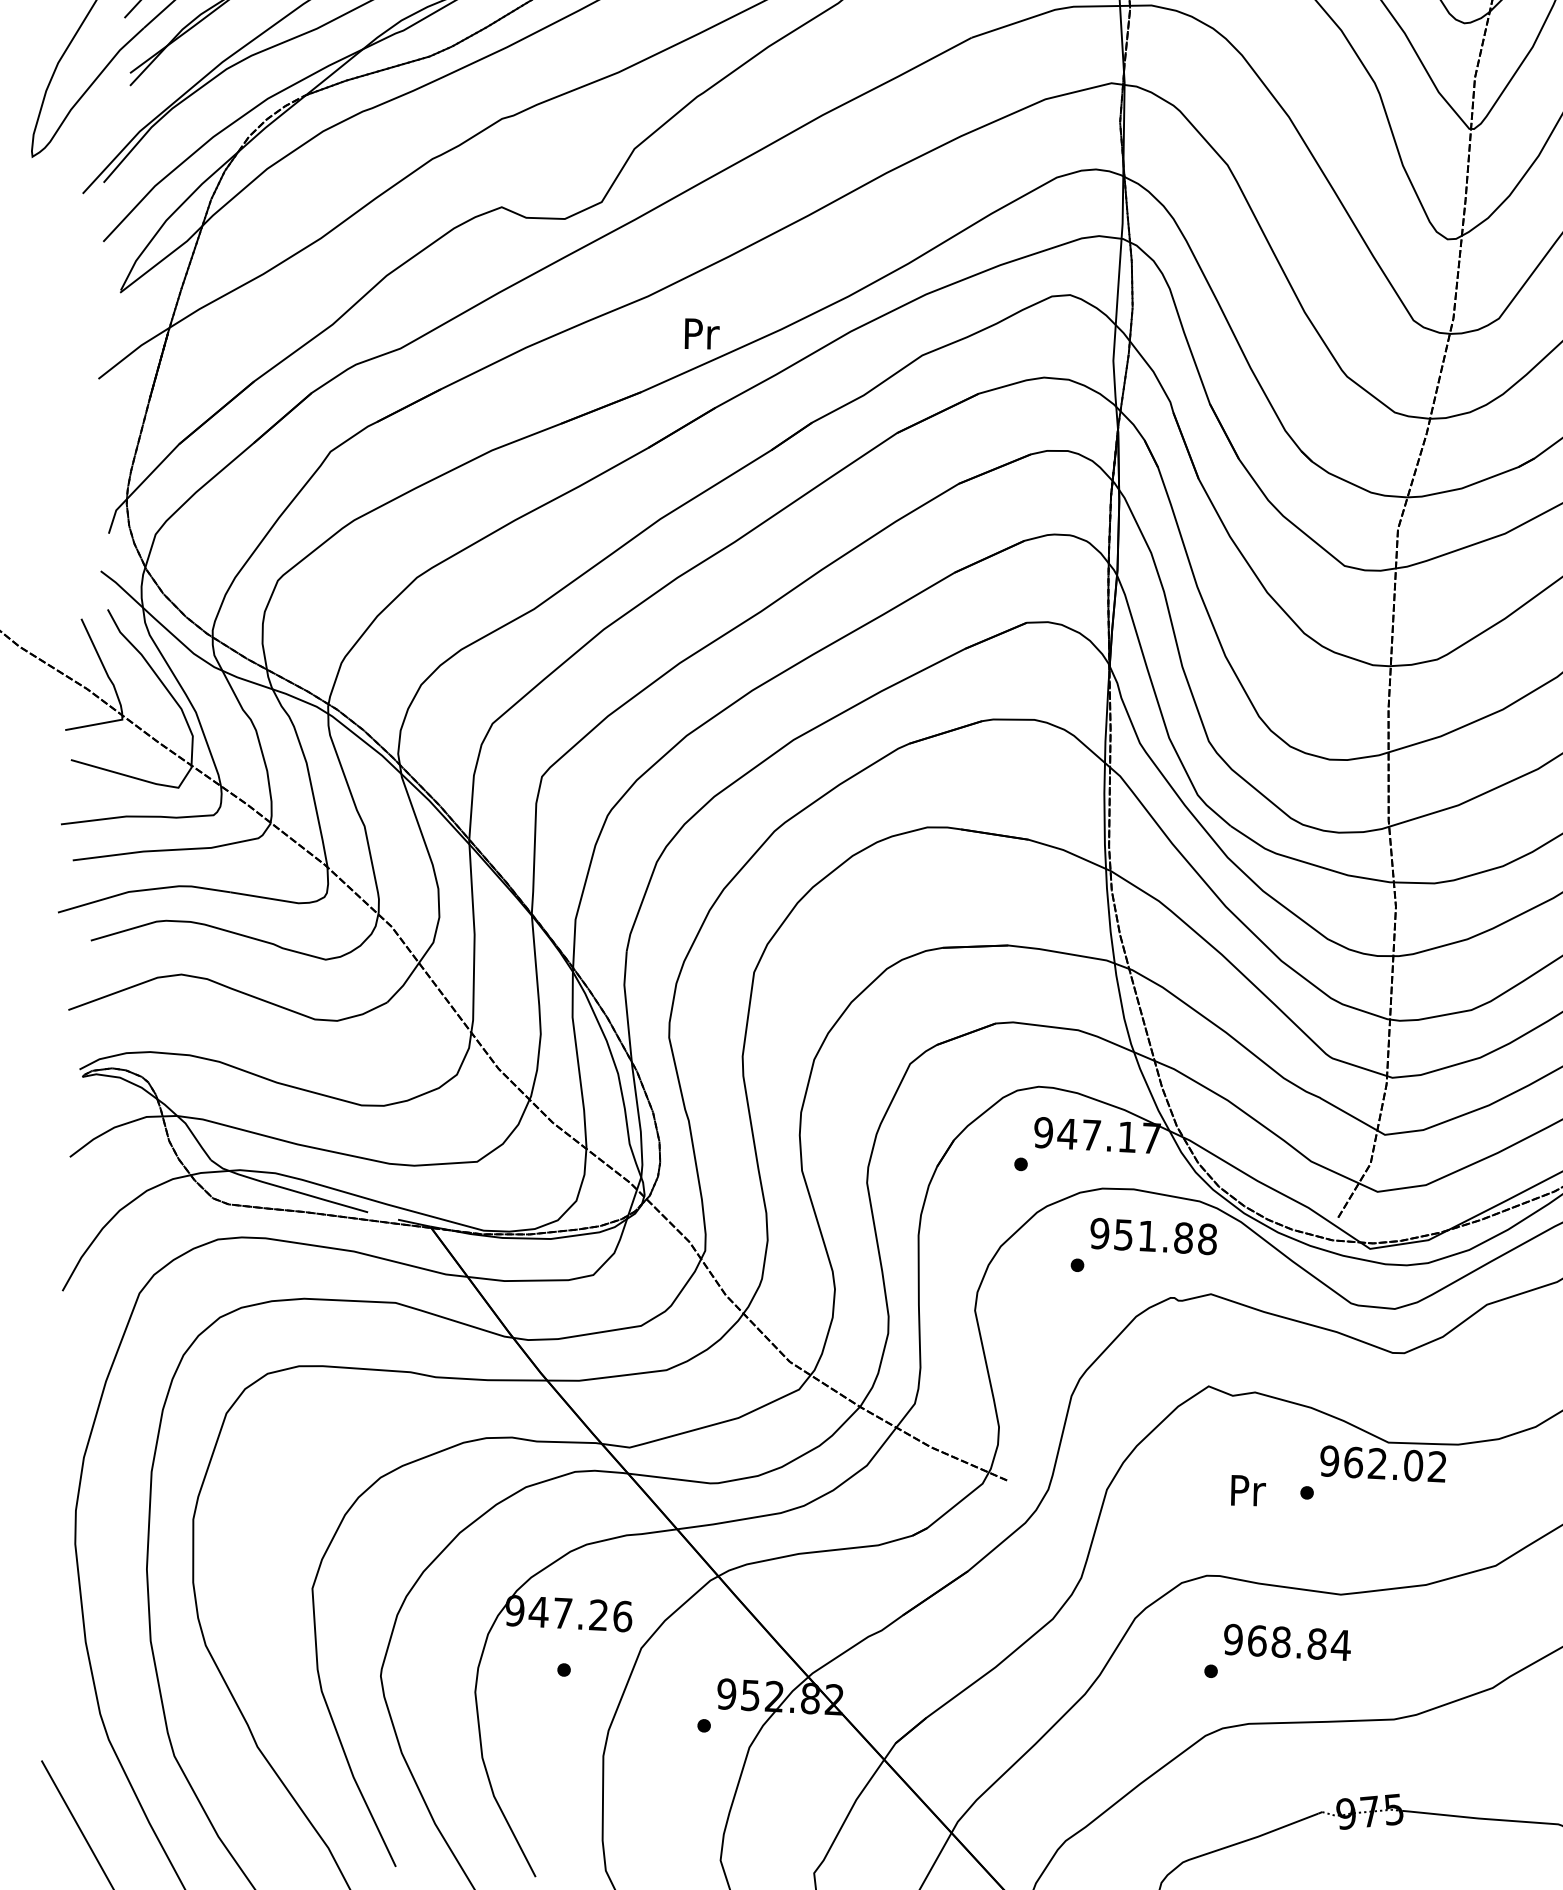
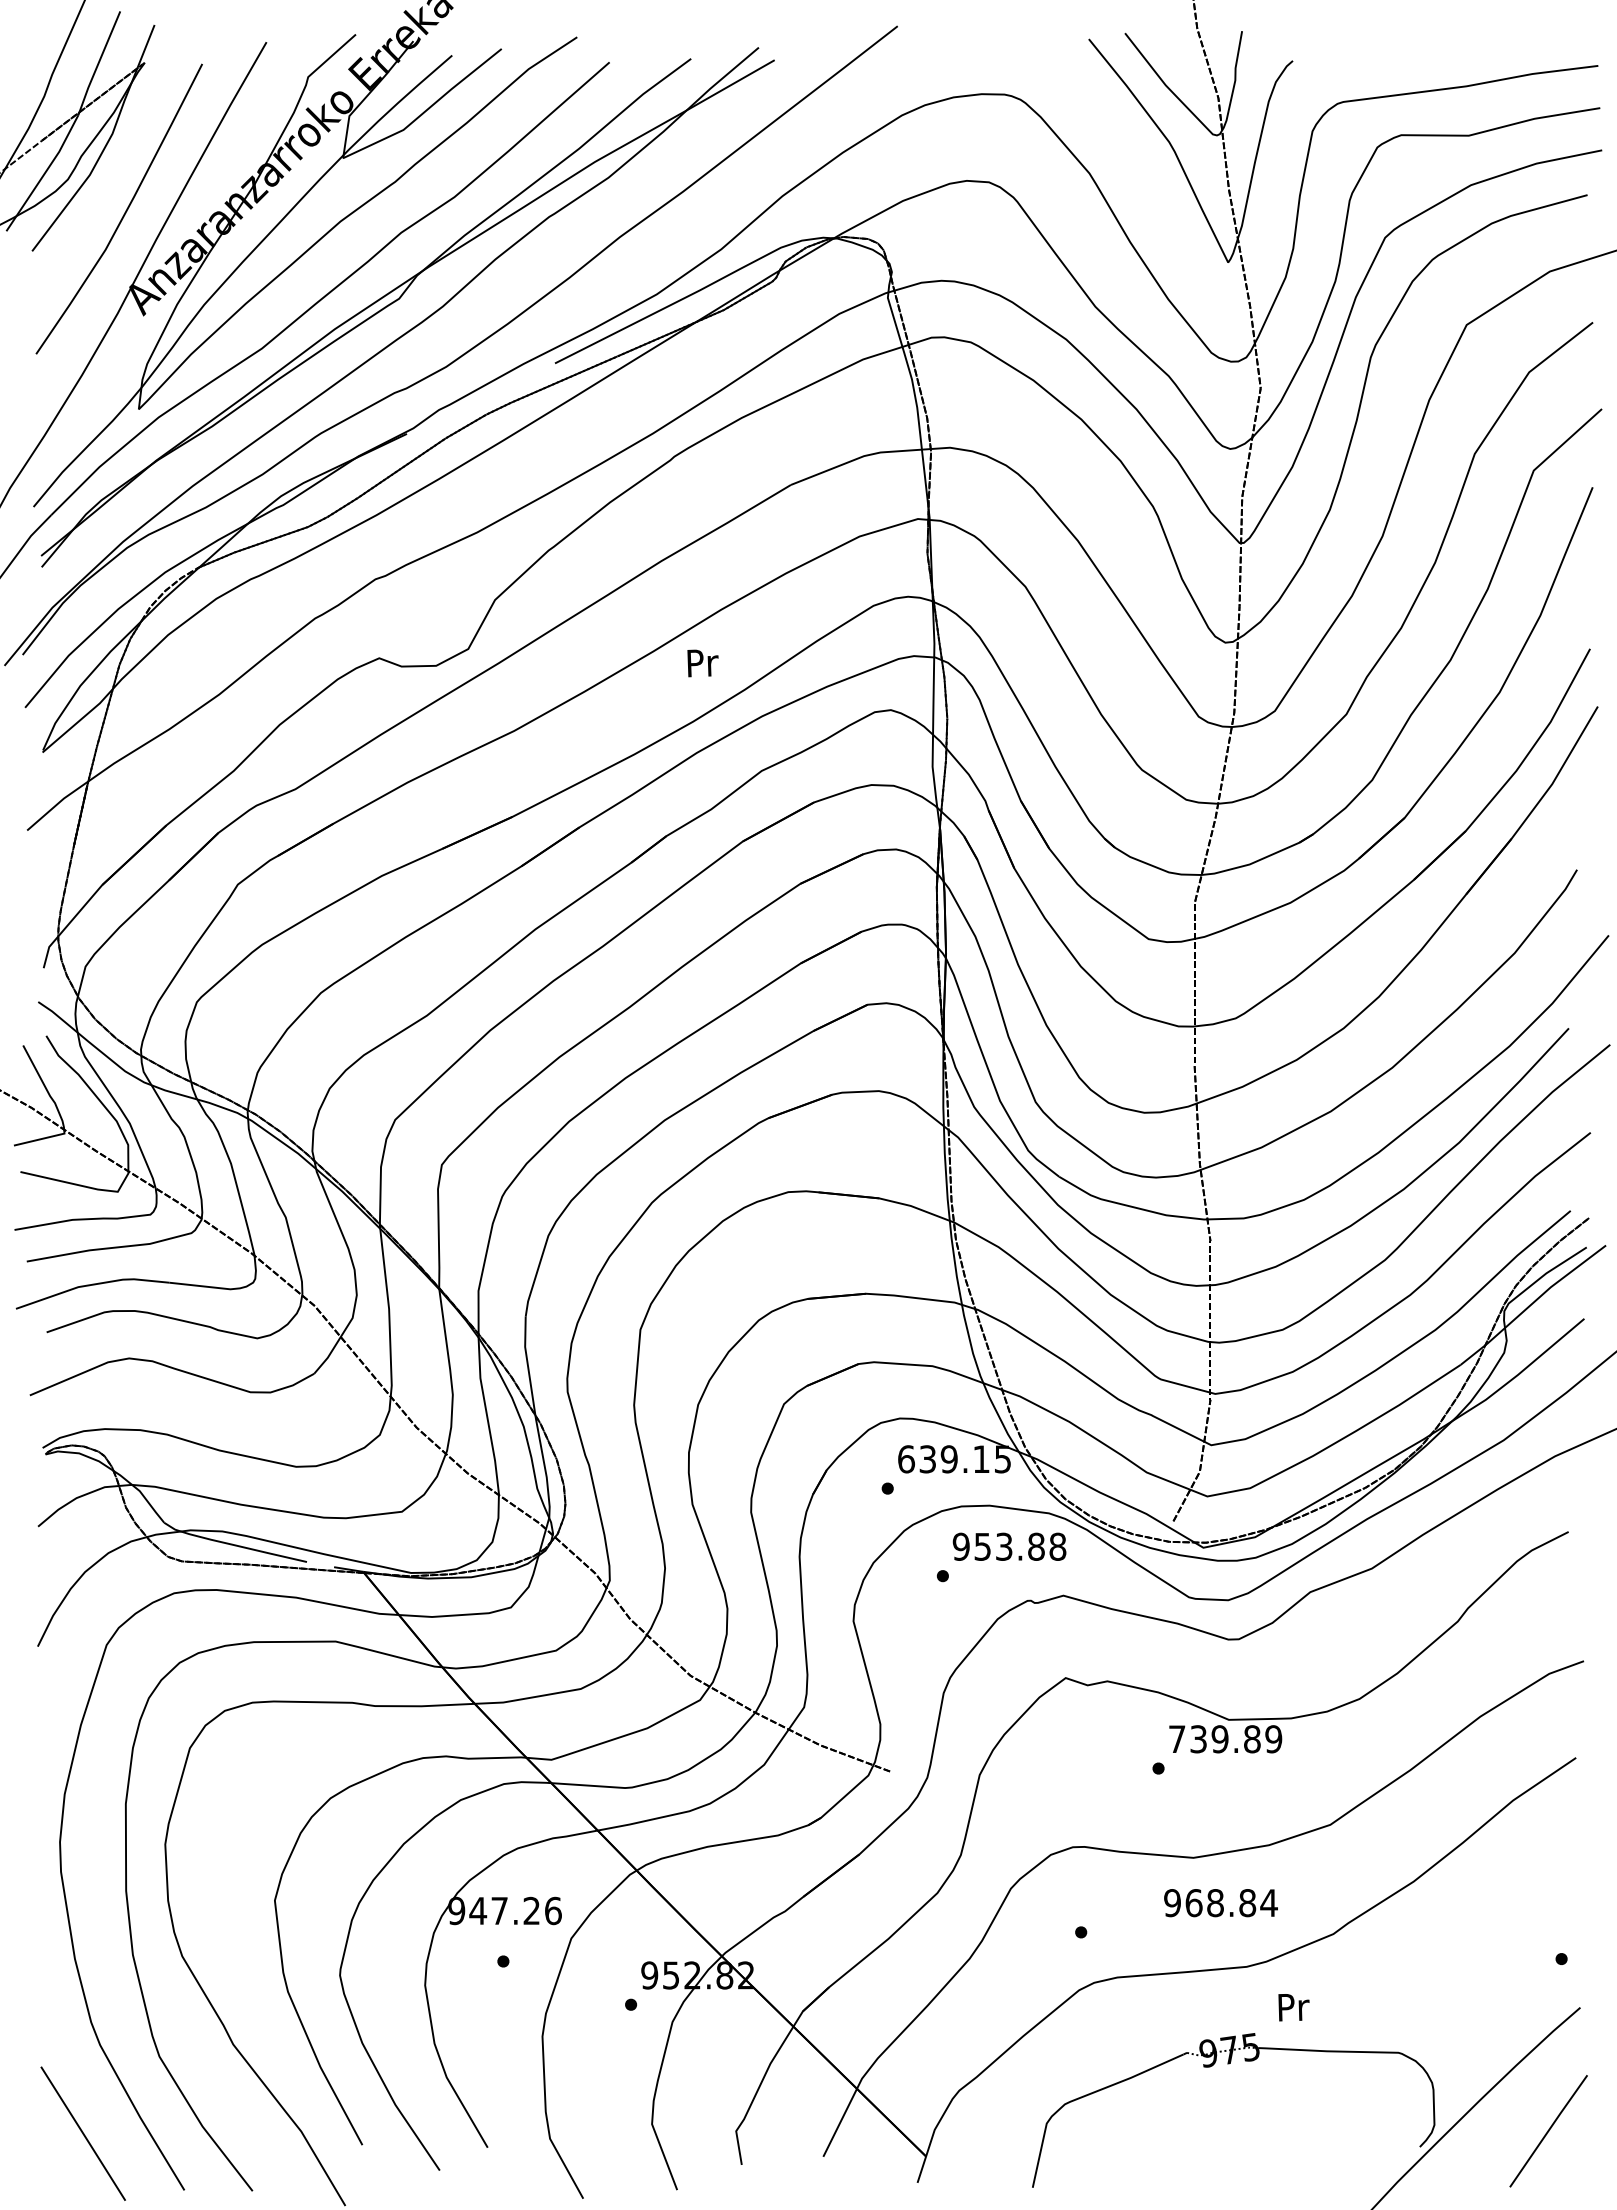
text: (701, 334) -> (702, 663), moved
text: (1097, 1135) -> (954, 1459), 947.17 -> 639.15
text: (1148, 1235) -> (1004, 1546), 951.88 -> 953.88
text: (1383, 1464) -> (1225, 1739), 962.02 -> 739.89
text: (1247, 1490) -> (1293, 2007), moved
text: (1286, 1642) -> (1220, 1903), moved

